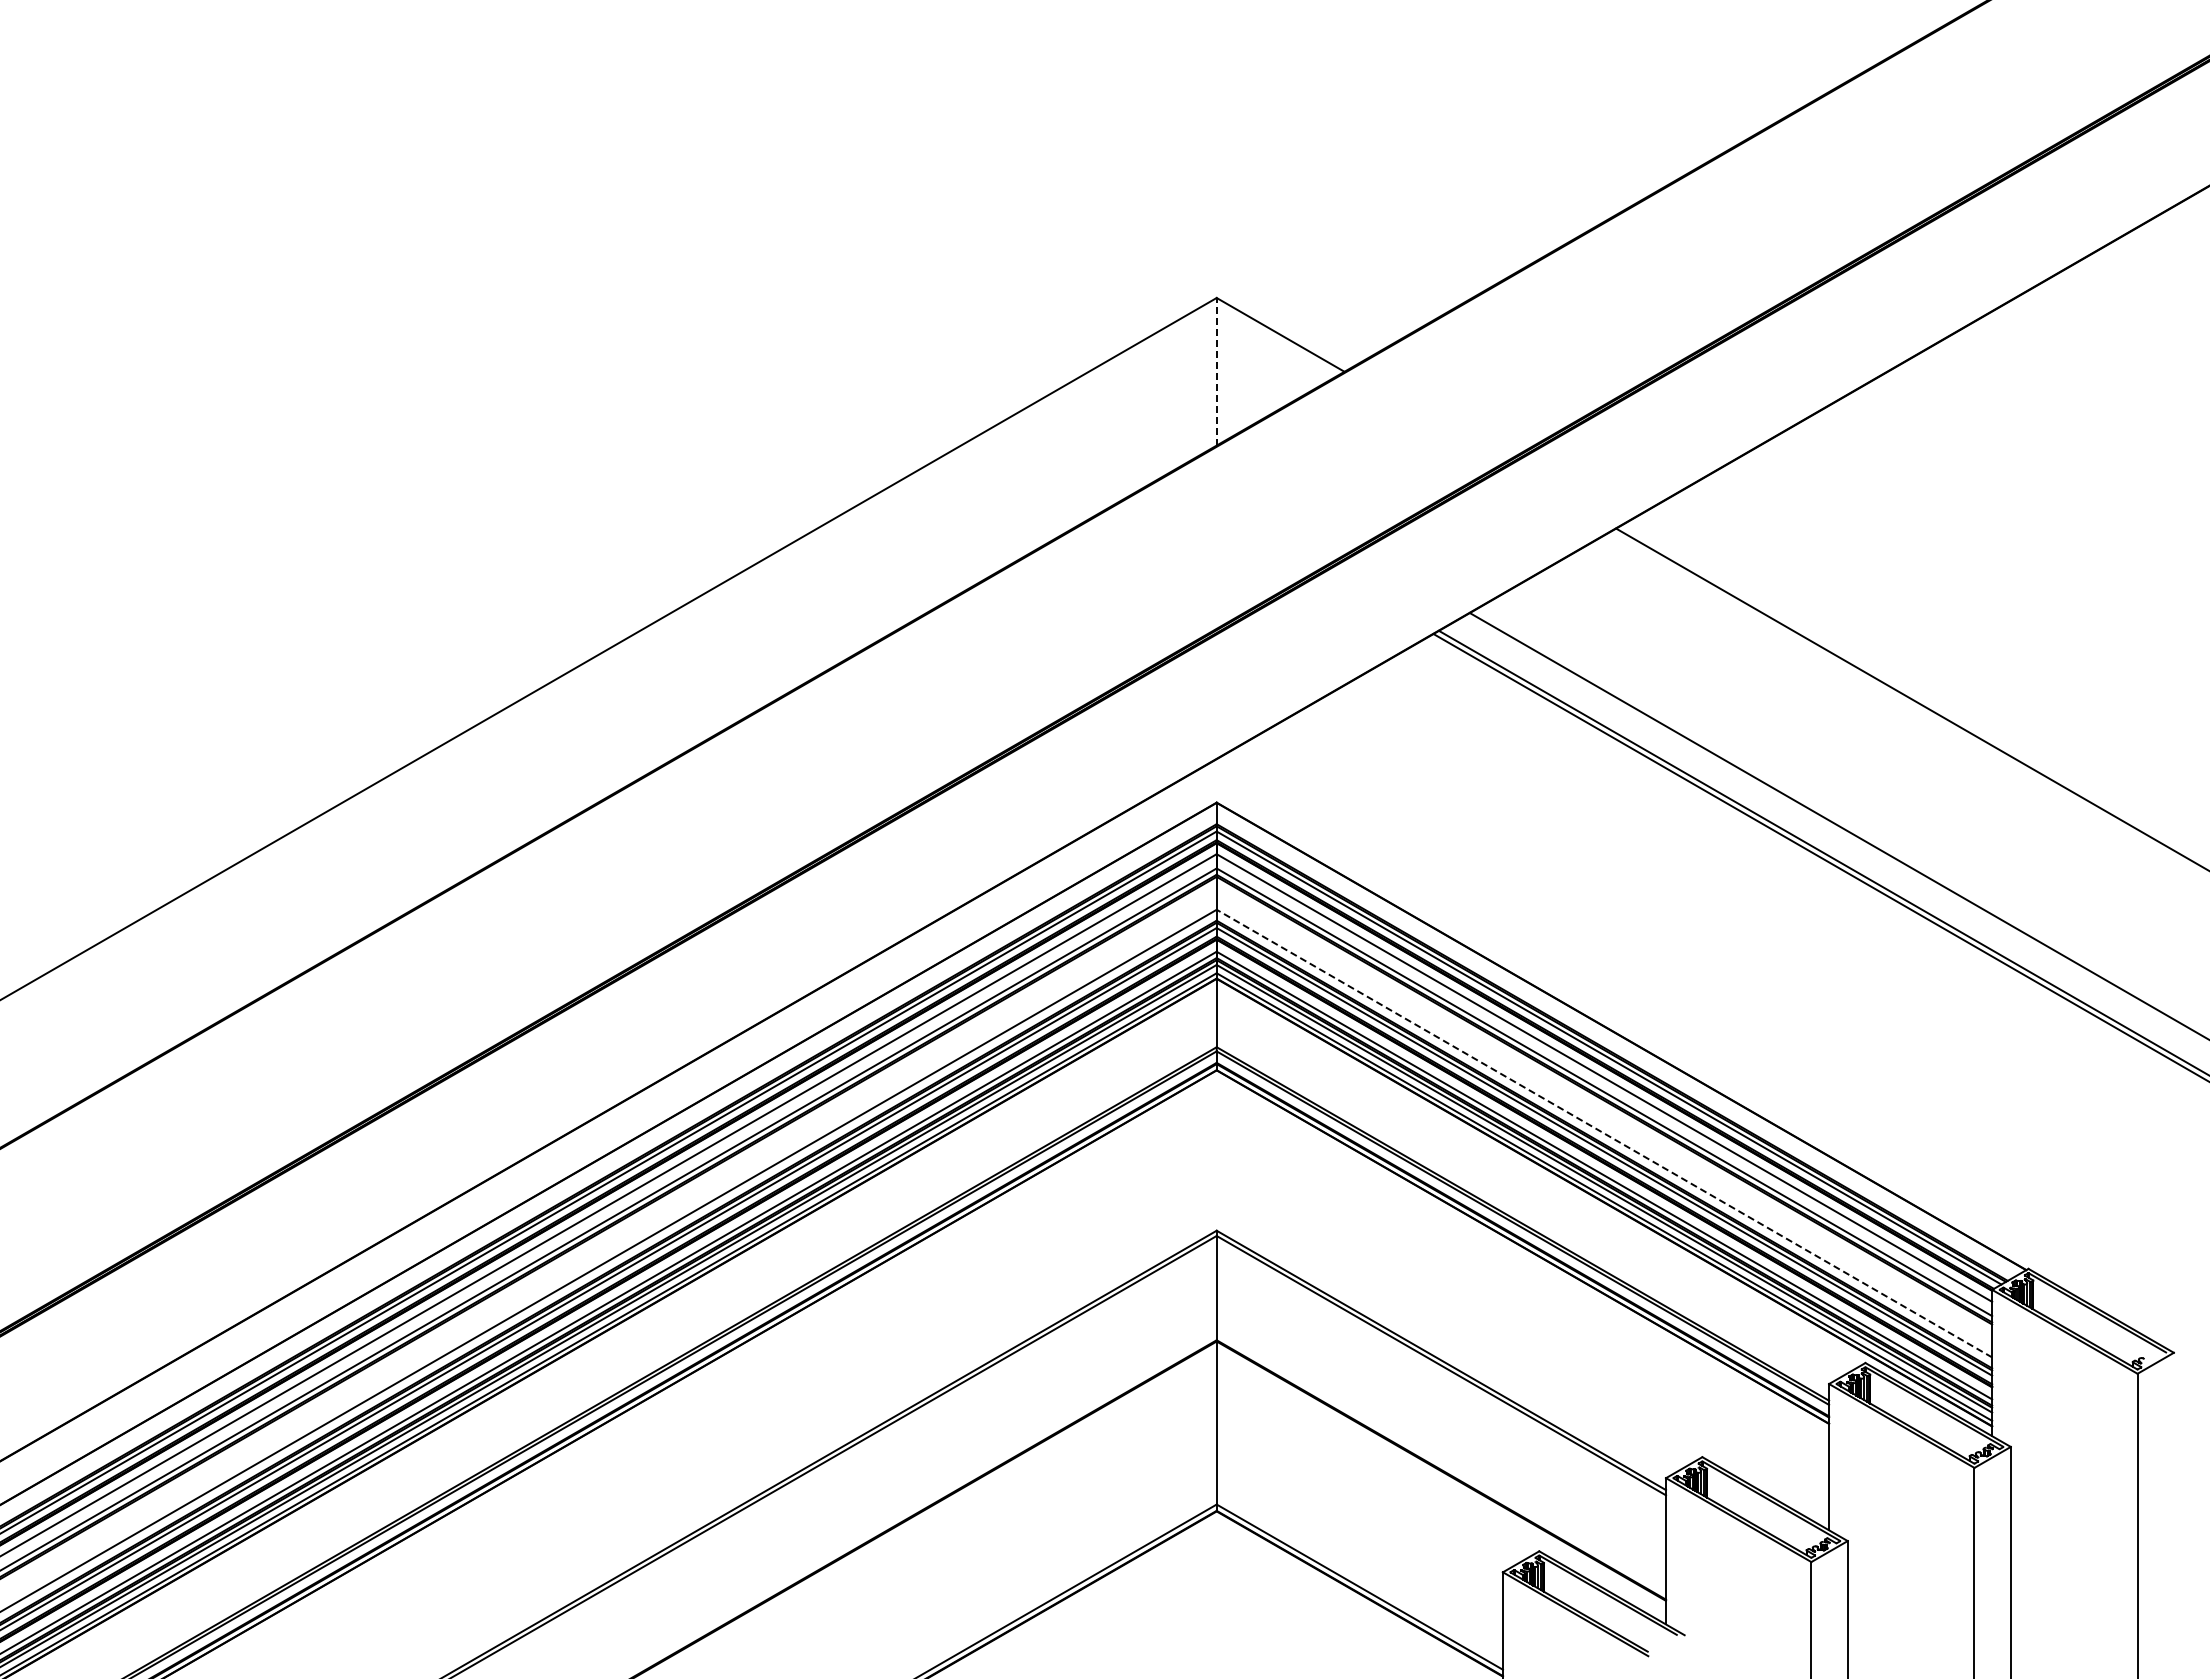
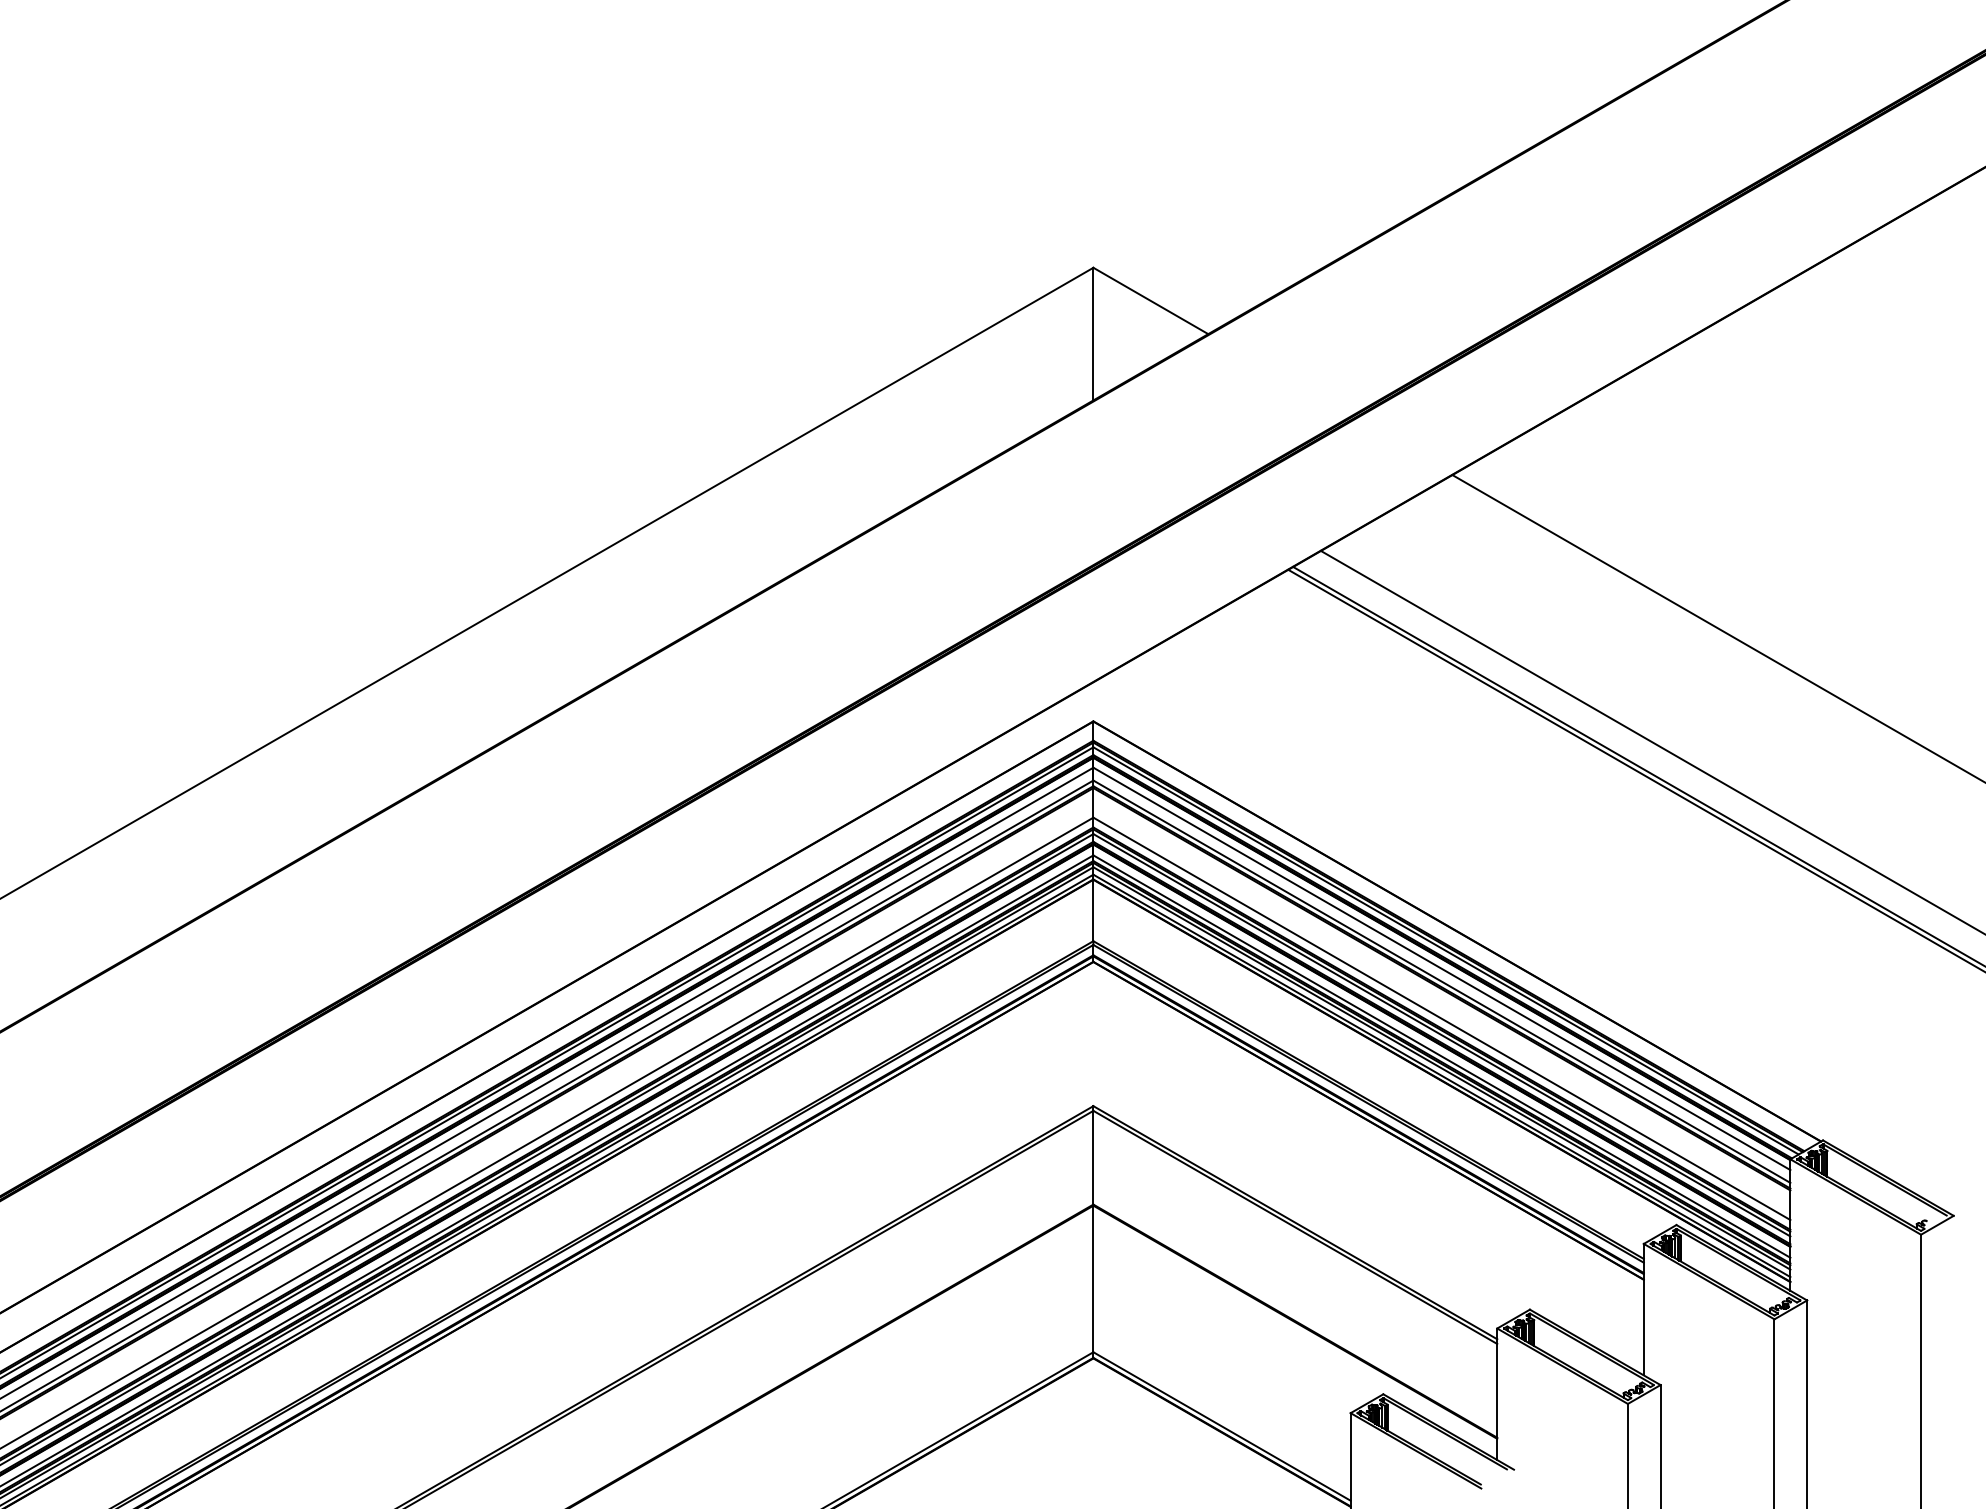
line: (1216, 371) -> (1093, 333), dashed -> solid
line: (1604, 1133) -> (1441, 1018), dashed -> solid

